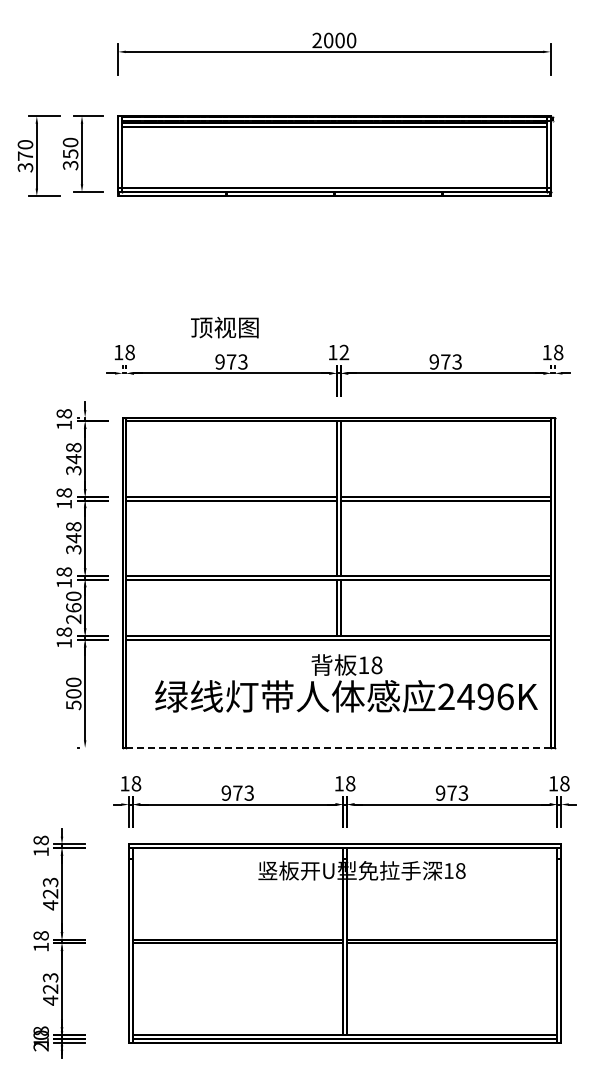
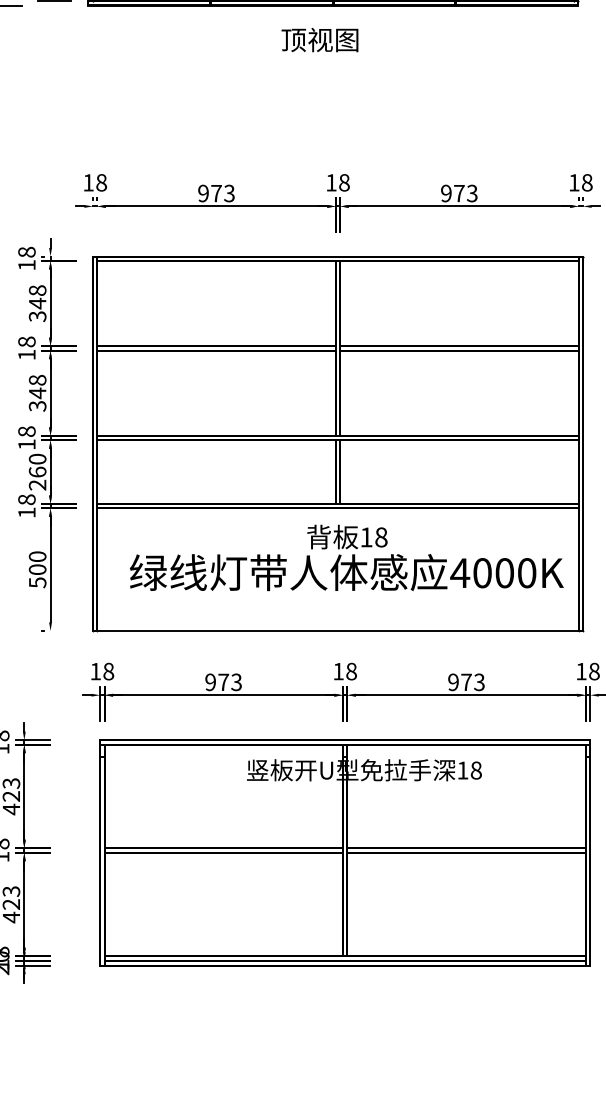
text: (224, 327) -> (319, 39), moved
text: (344, 352) -> (344, 182), 12 -> 18
text: (475, 696) -> (493, 572), 2496K -> 4000K
line: (339, 747) -> (338, 630), dashed -> solid

